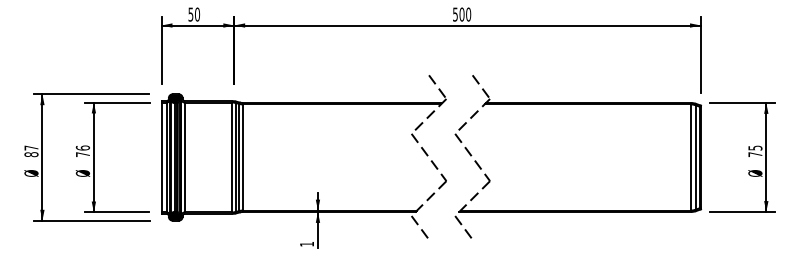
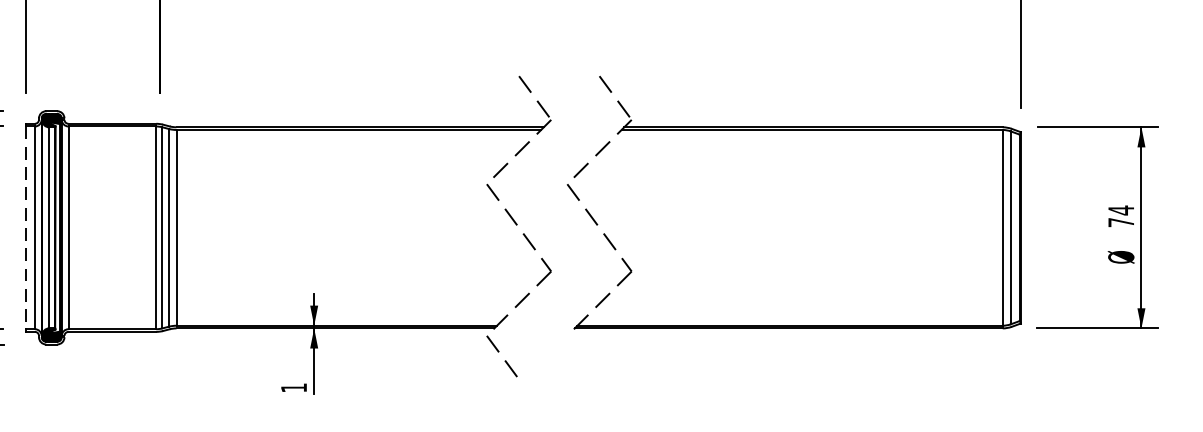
text: (755, 147) -> (1121, 209), 75 -> 74
line: (161, 157) -> (25, 227), solid -> dashed
line: (463, 227) -> (582, 357), removed

